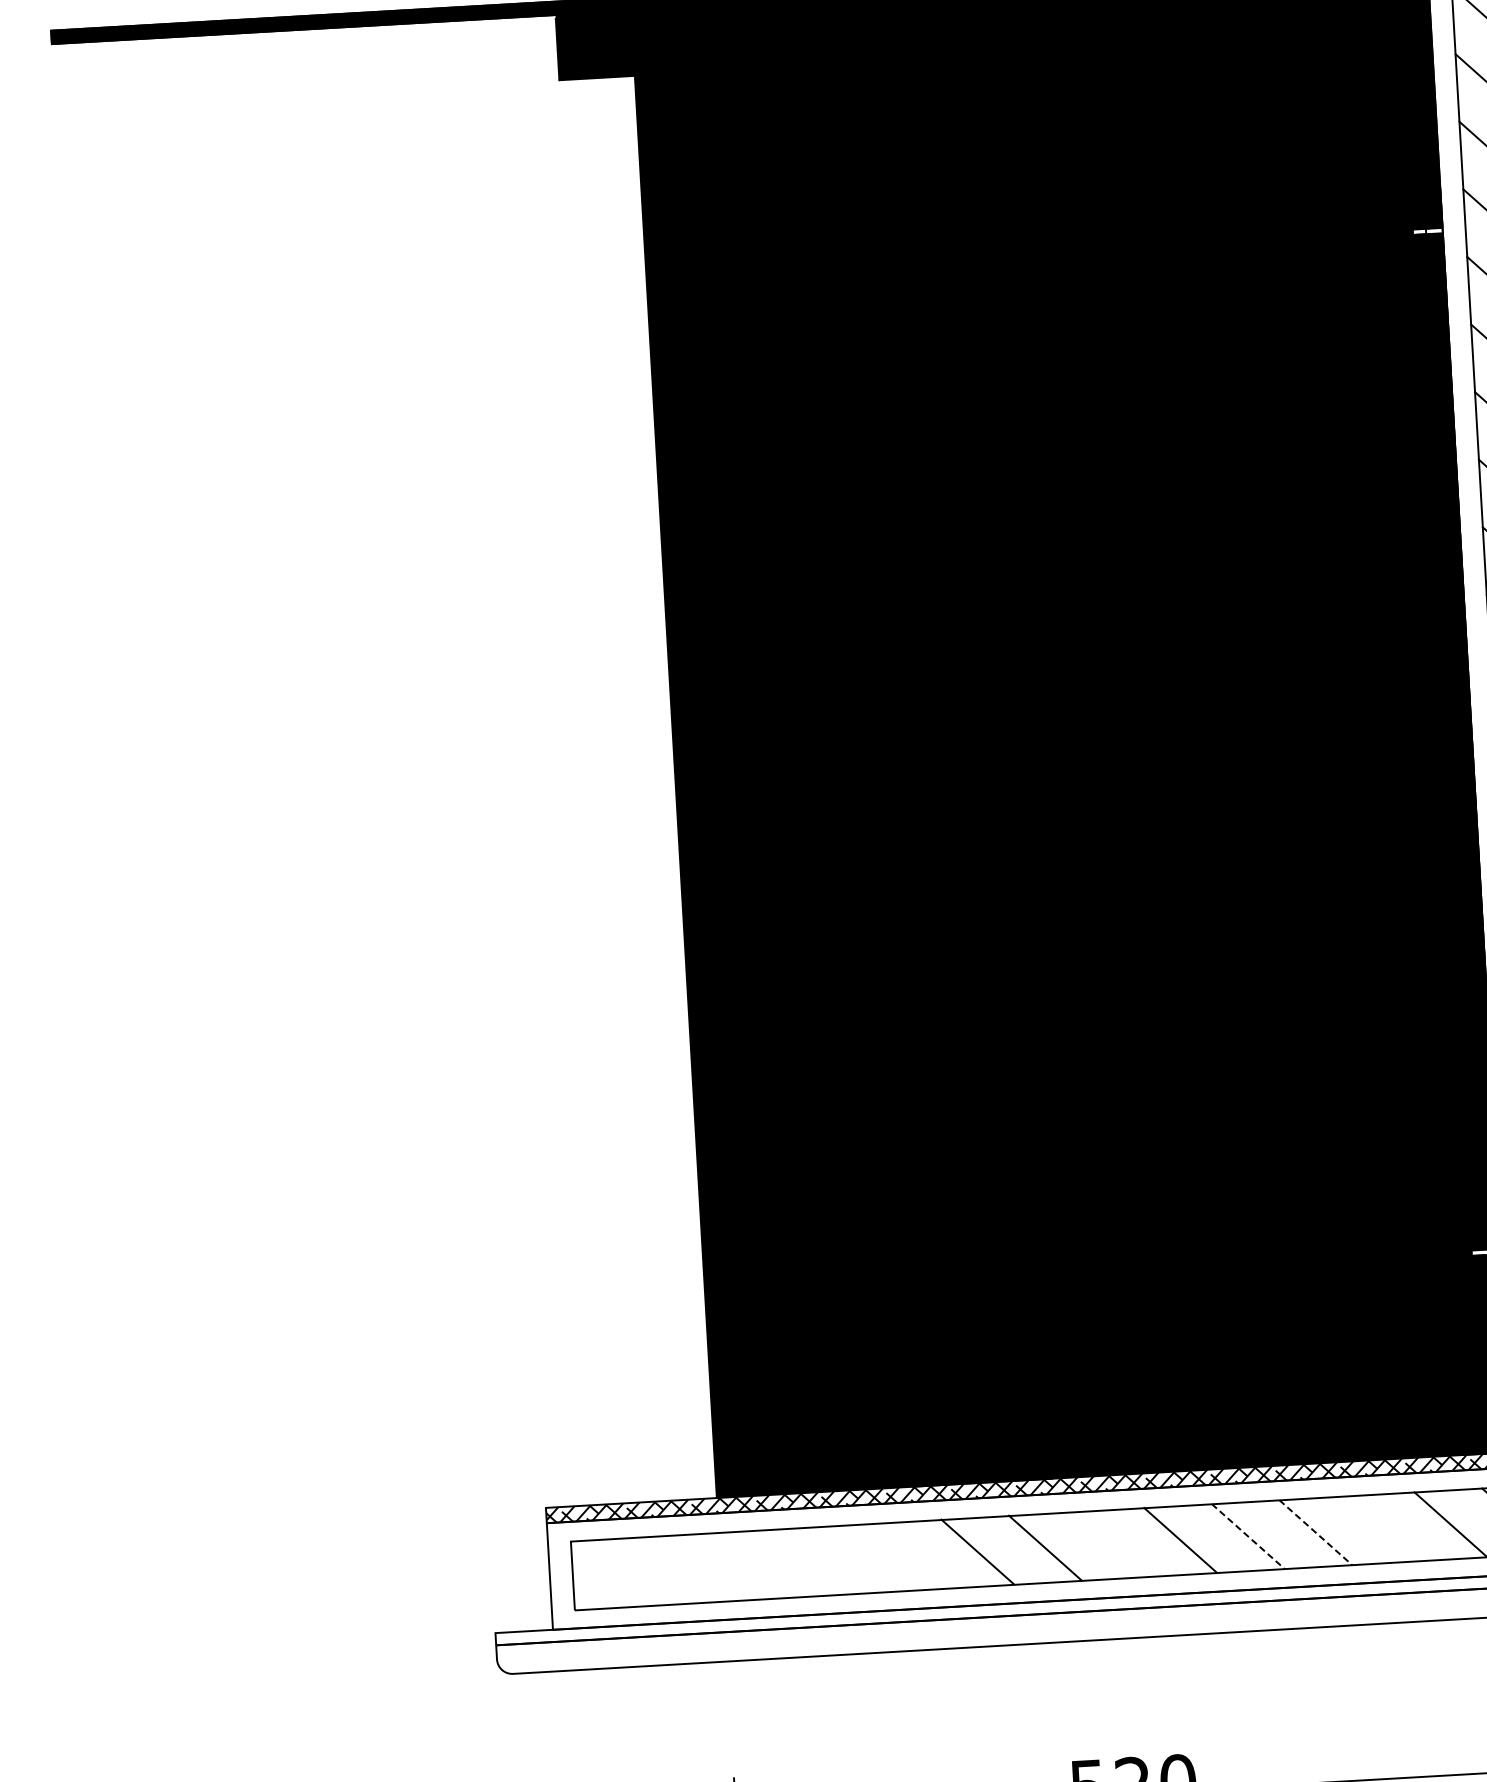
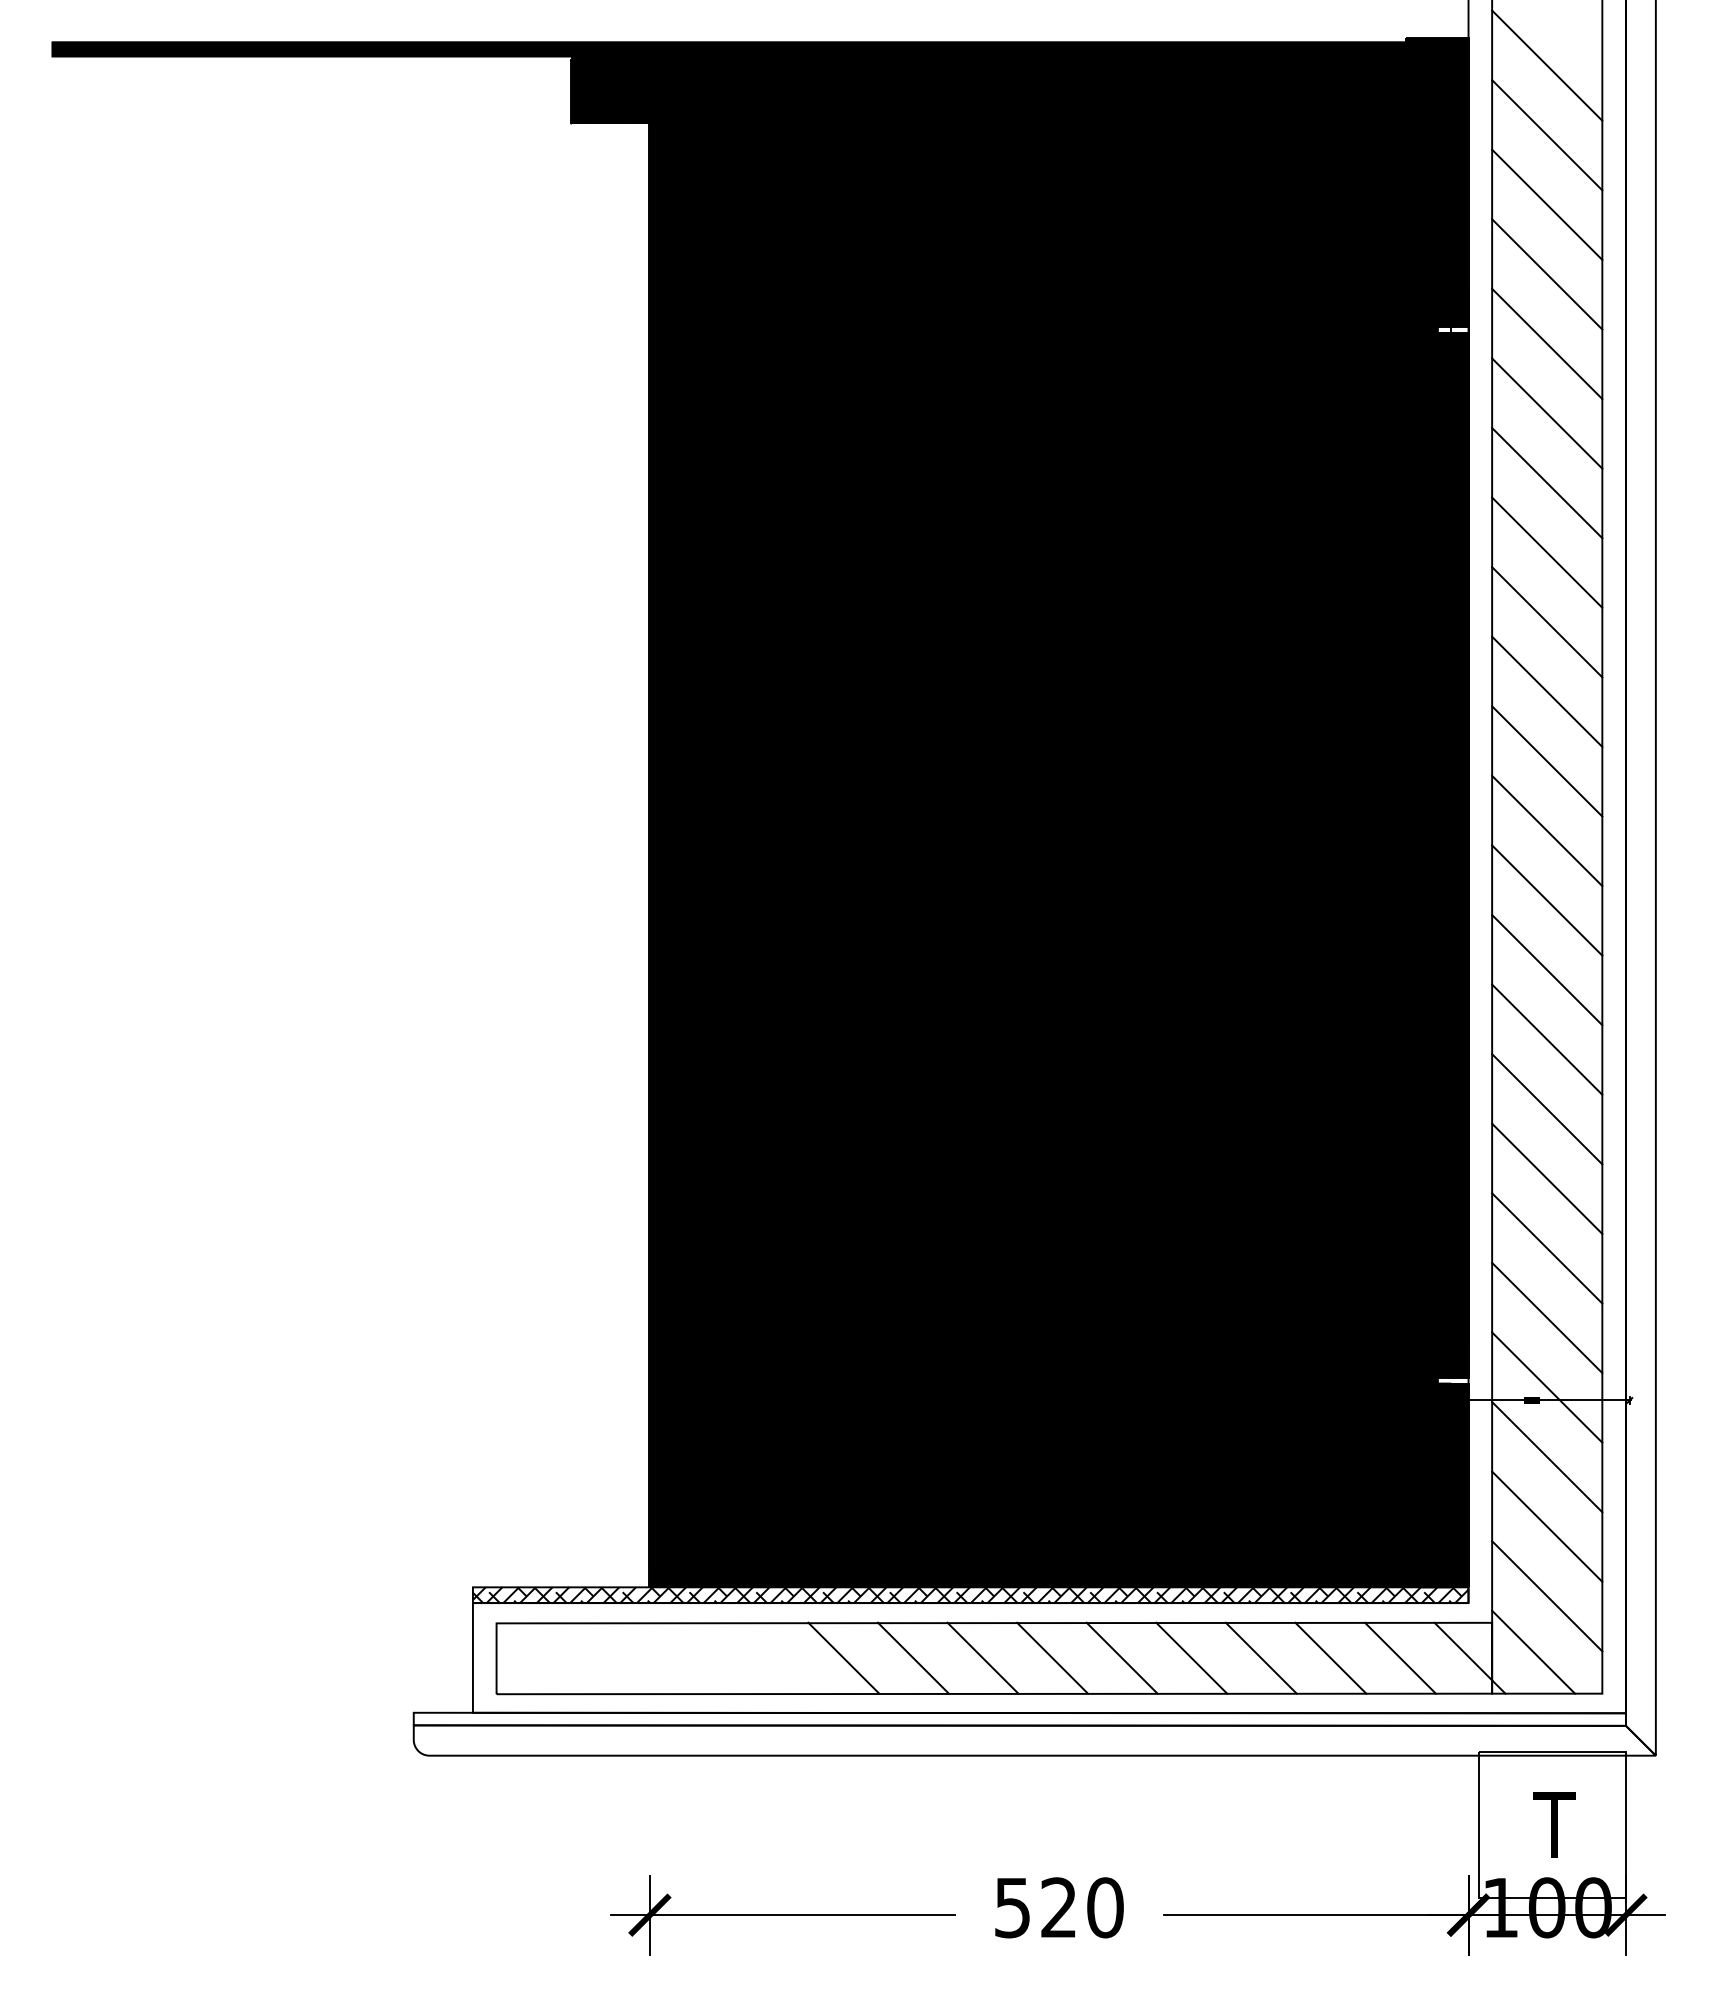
line: (1382, 1528) -> (1330, 1657), added
line: (1316, 1532) -> (1261, 1658), dashed -> solid
line: (1248, 1536) -> (1192, 1658), dashed -> solid
line: (1112, 1543) -> (1052, 1657), added
line: (909, 1555) -> (843, 1657), added

